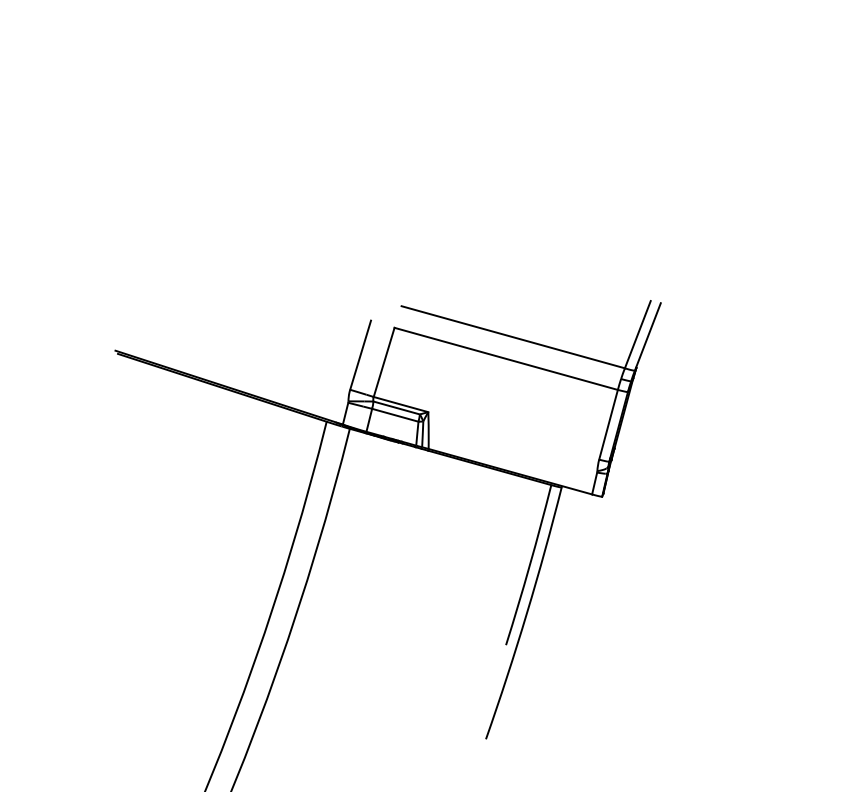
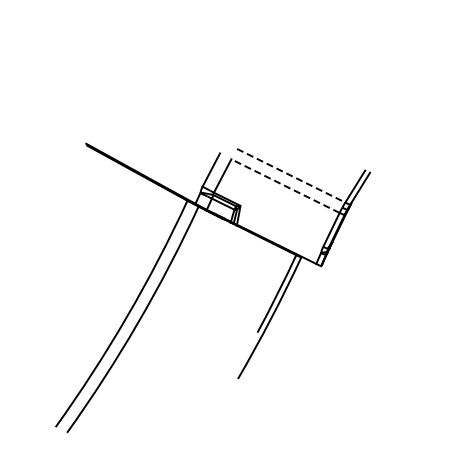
line: (513, 336) -> (291, 175), solid -> dashed
line: (505, 357) -> (285, 185), solid -> dashed

